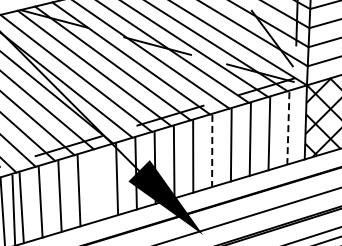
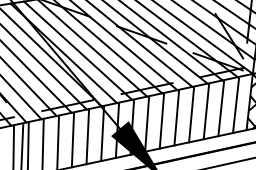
line: (288, 128) -> (236, 105), dashed -> solid
line: (212, 151) -> (176, 118), dashed -> solid
line: (97, 184) -> (87, 136), added

